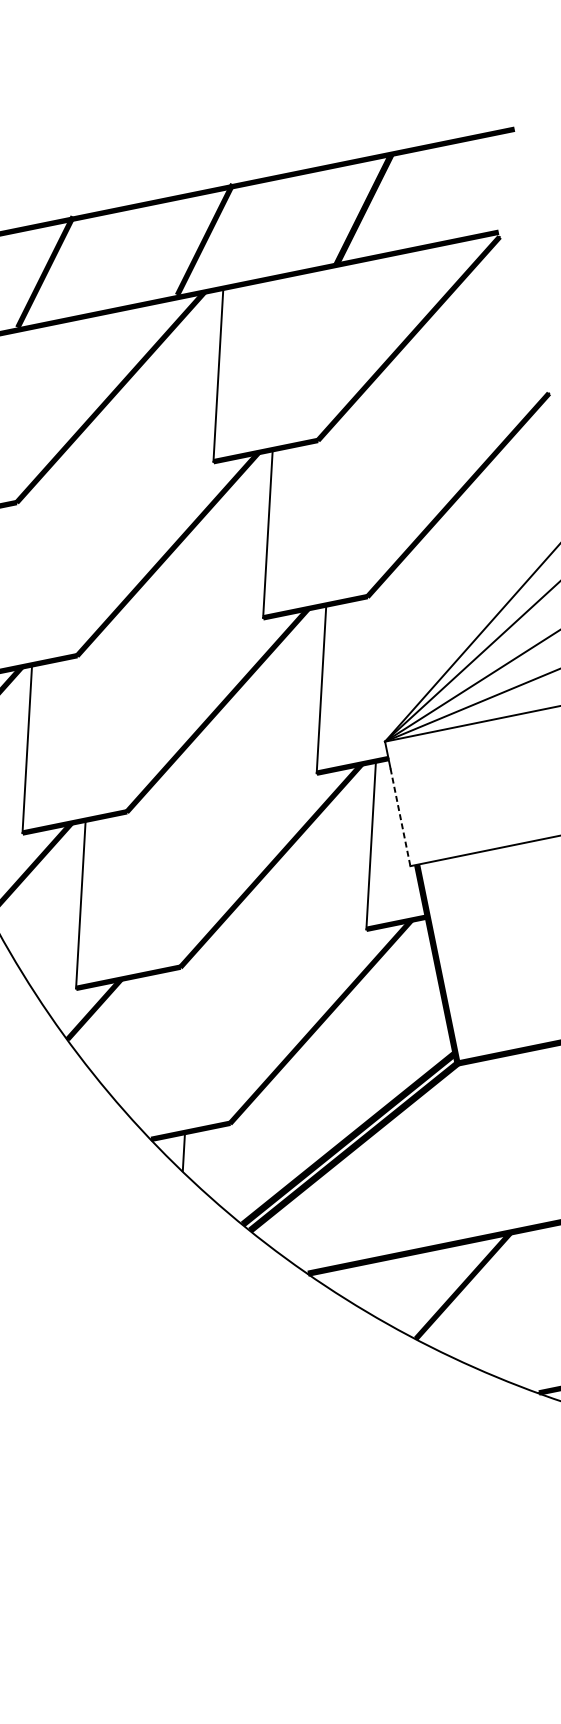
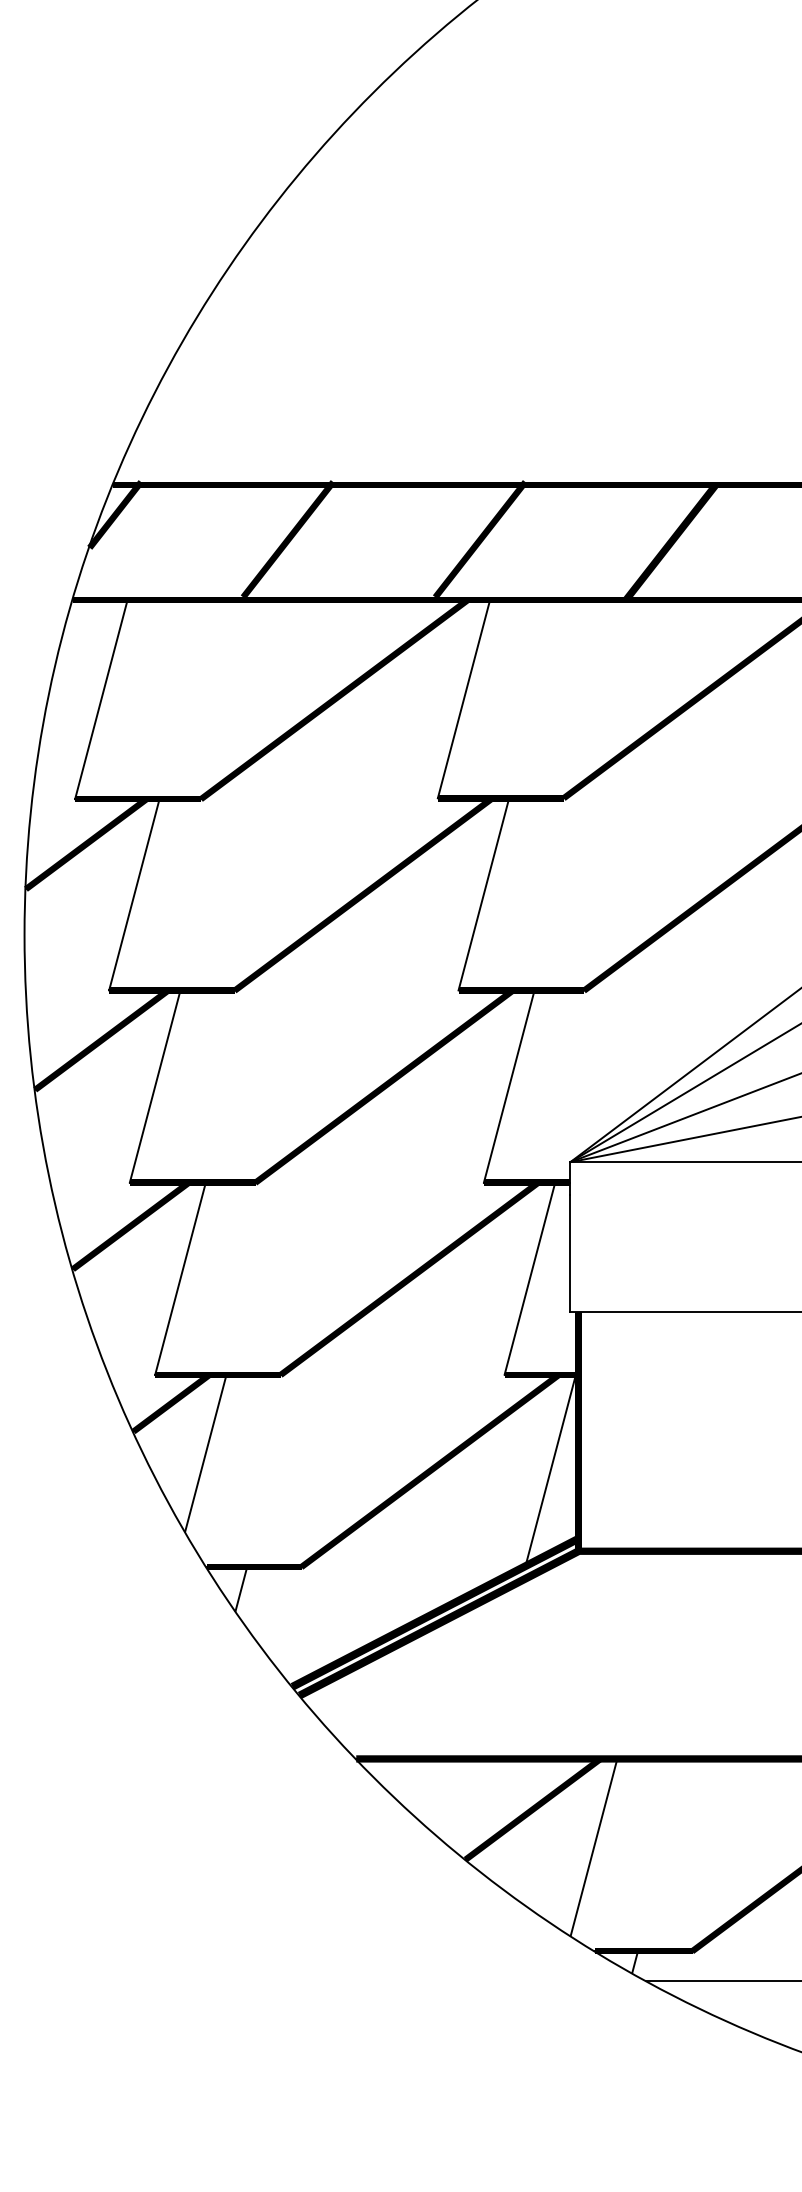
line: (400, 817) -> (570, 1253), dashed -> solid
line: (420, 1001) -> (550, 1470), added
line: (131, 1044) -> (205, 1452), added
line: (519, 1306) -> (593, 1846), added

